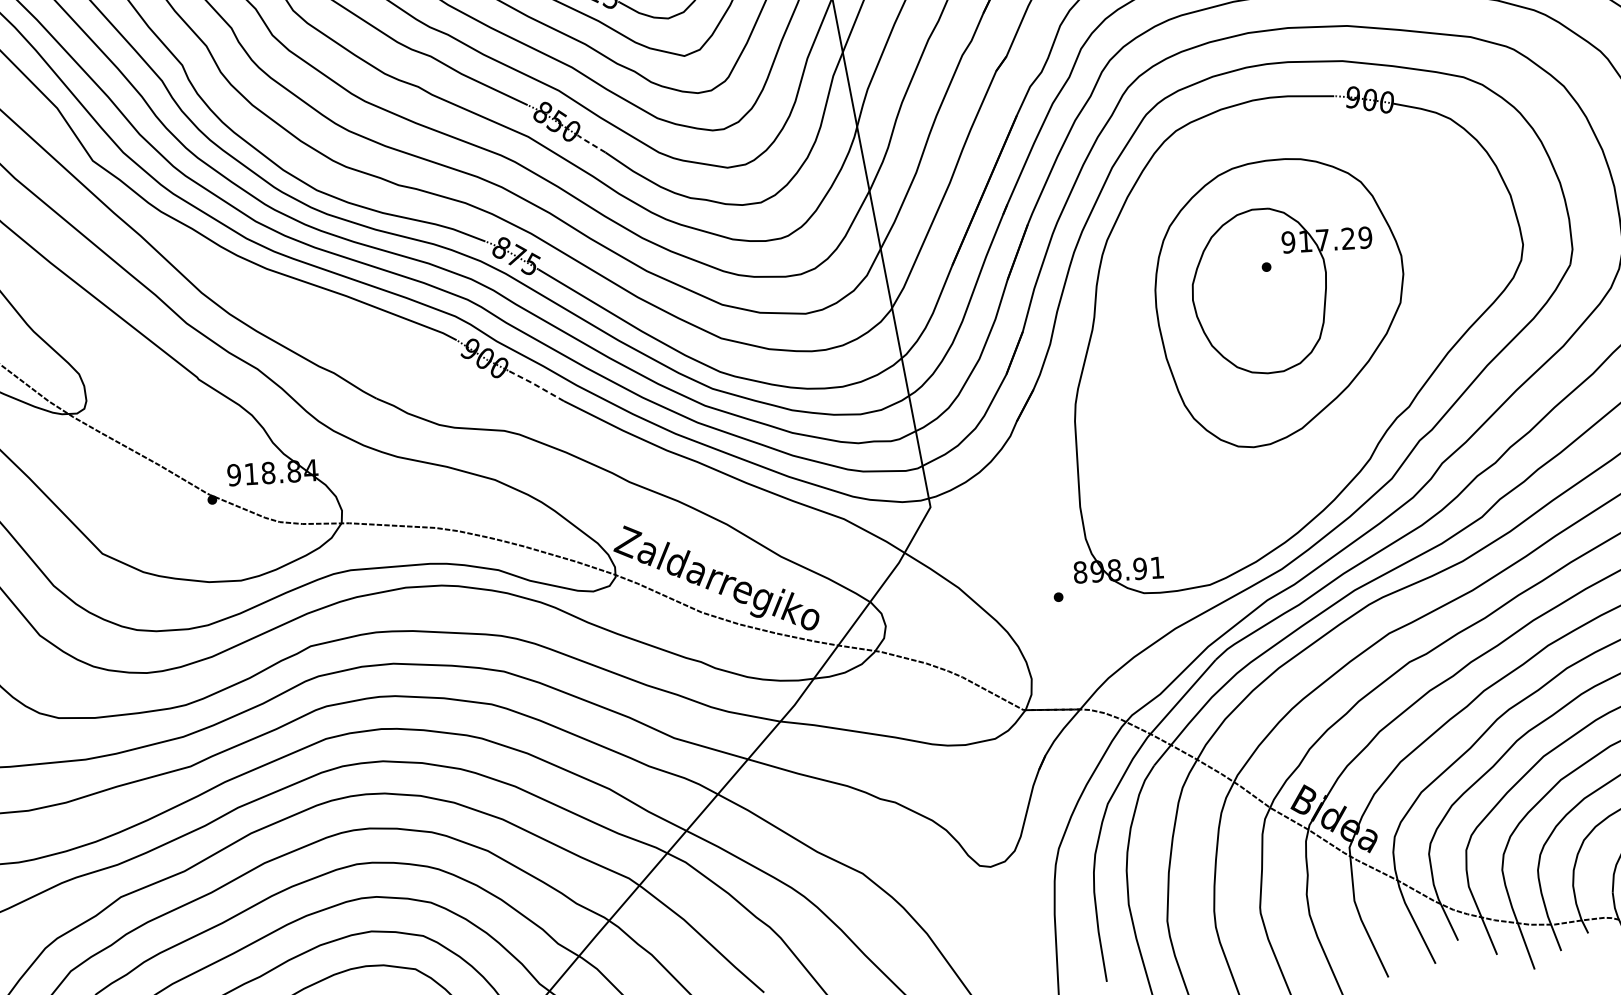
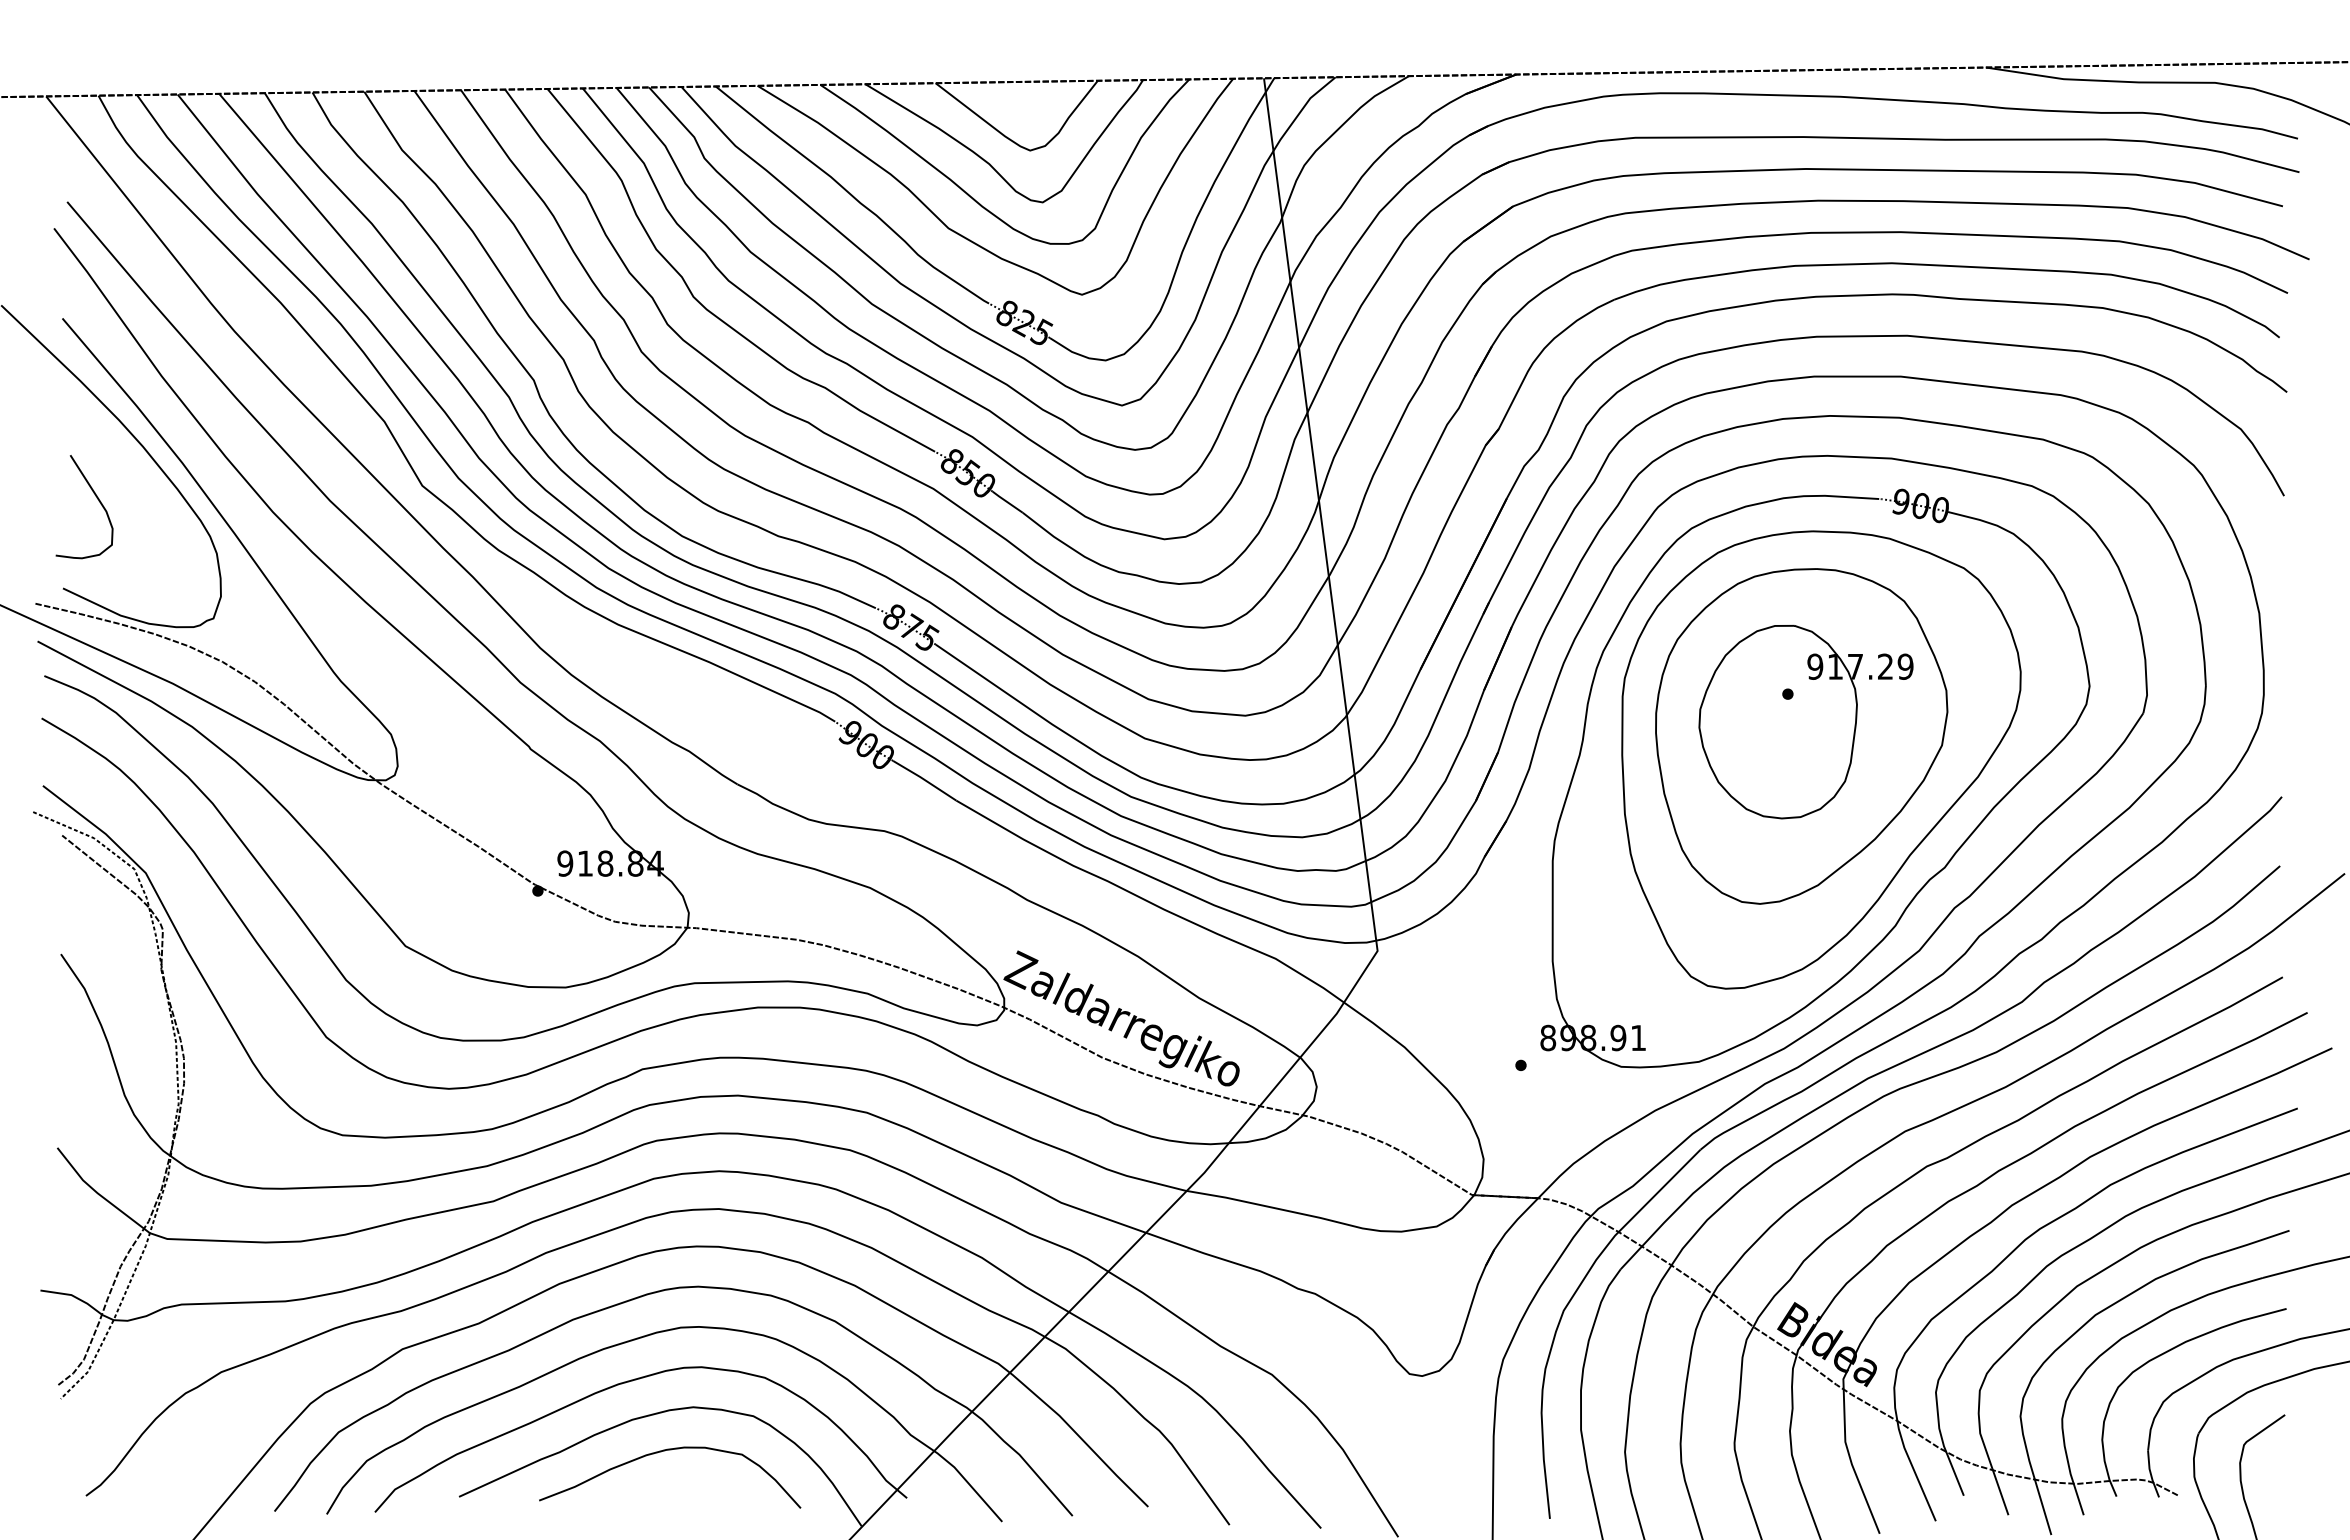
line: (592, 144) -> (1007, 502), dashed -> solid
part: (1298, 321) -> (1821, 759), added
line: (535, 384) -> (924, 779), dashed -> solid

